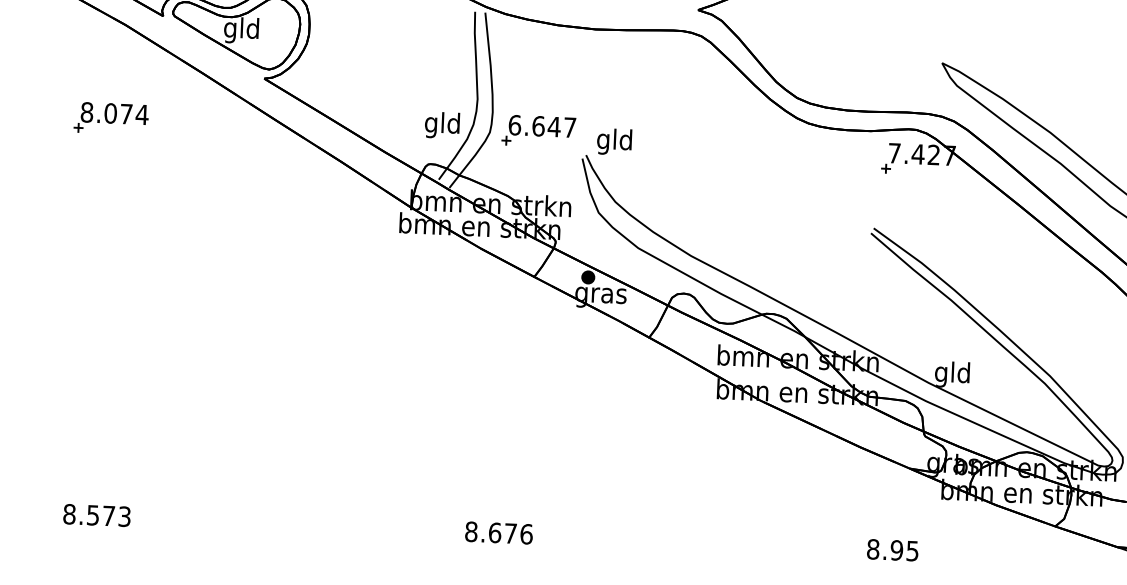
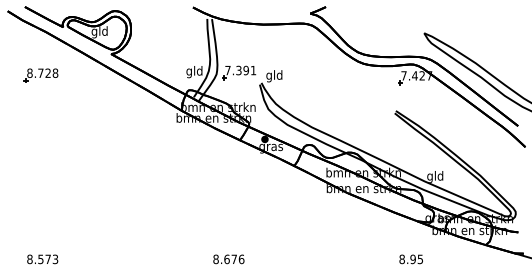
text: (127, 112) -> (48, 72), 8.074 -> 8.728
text: (541, 126) -> (240, 70), 6.647 -> 7.391

